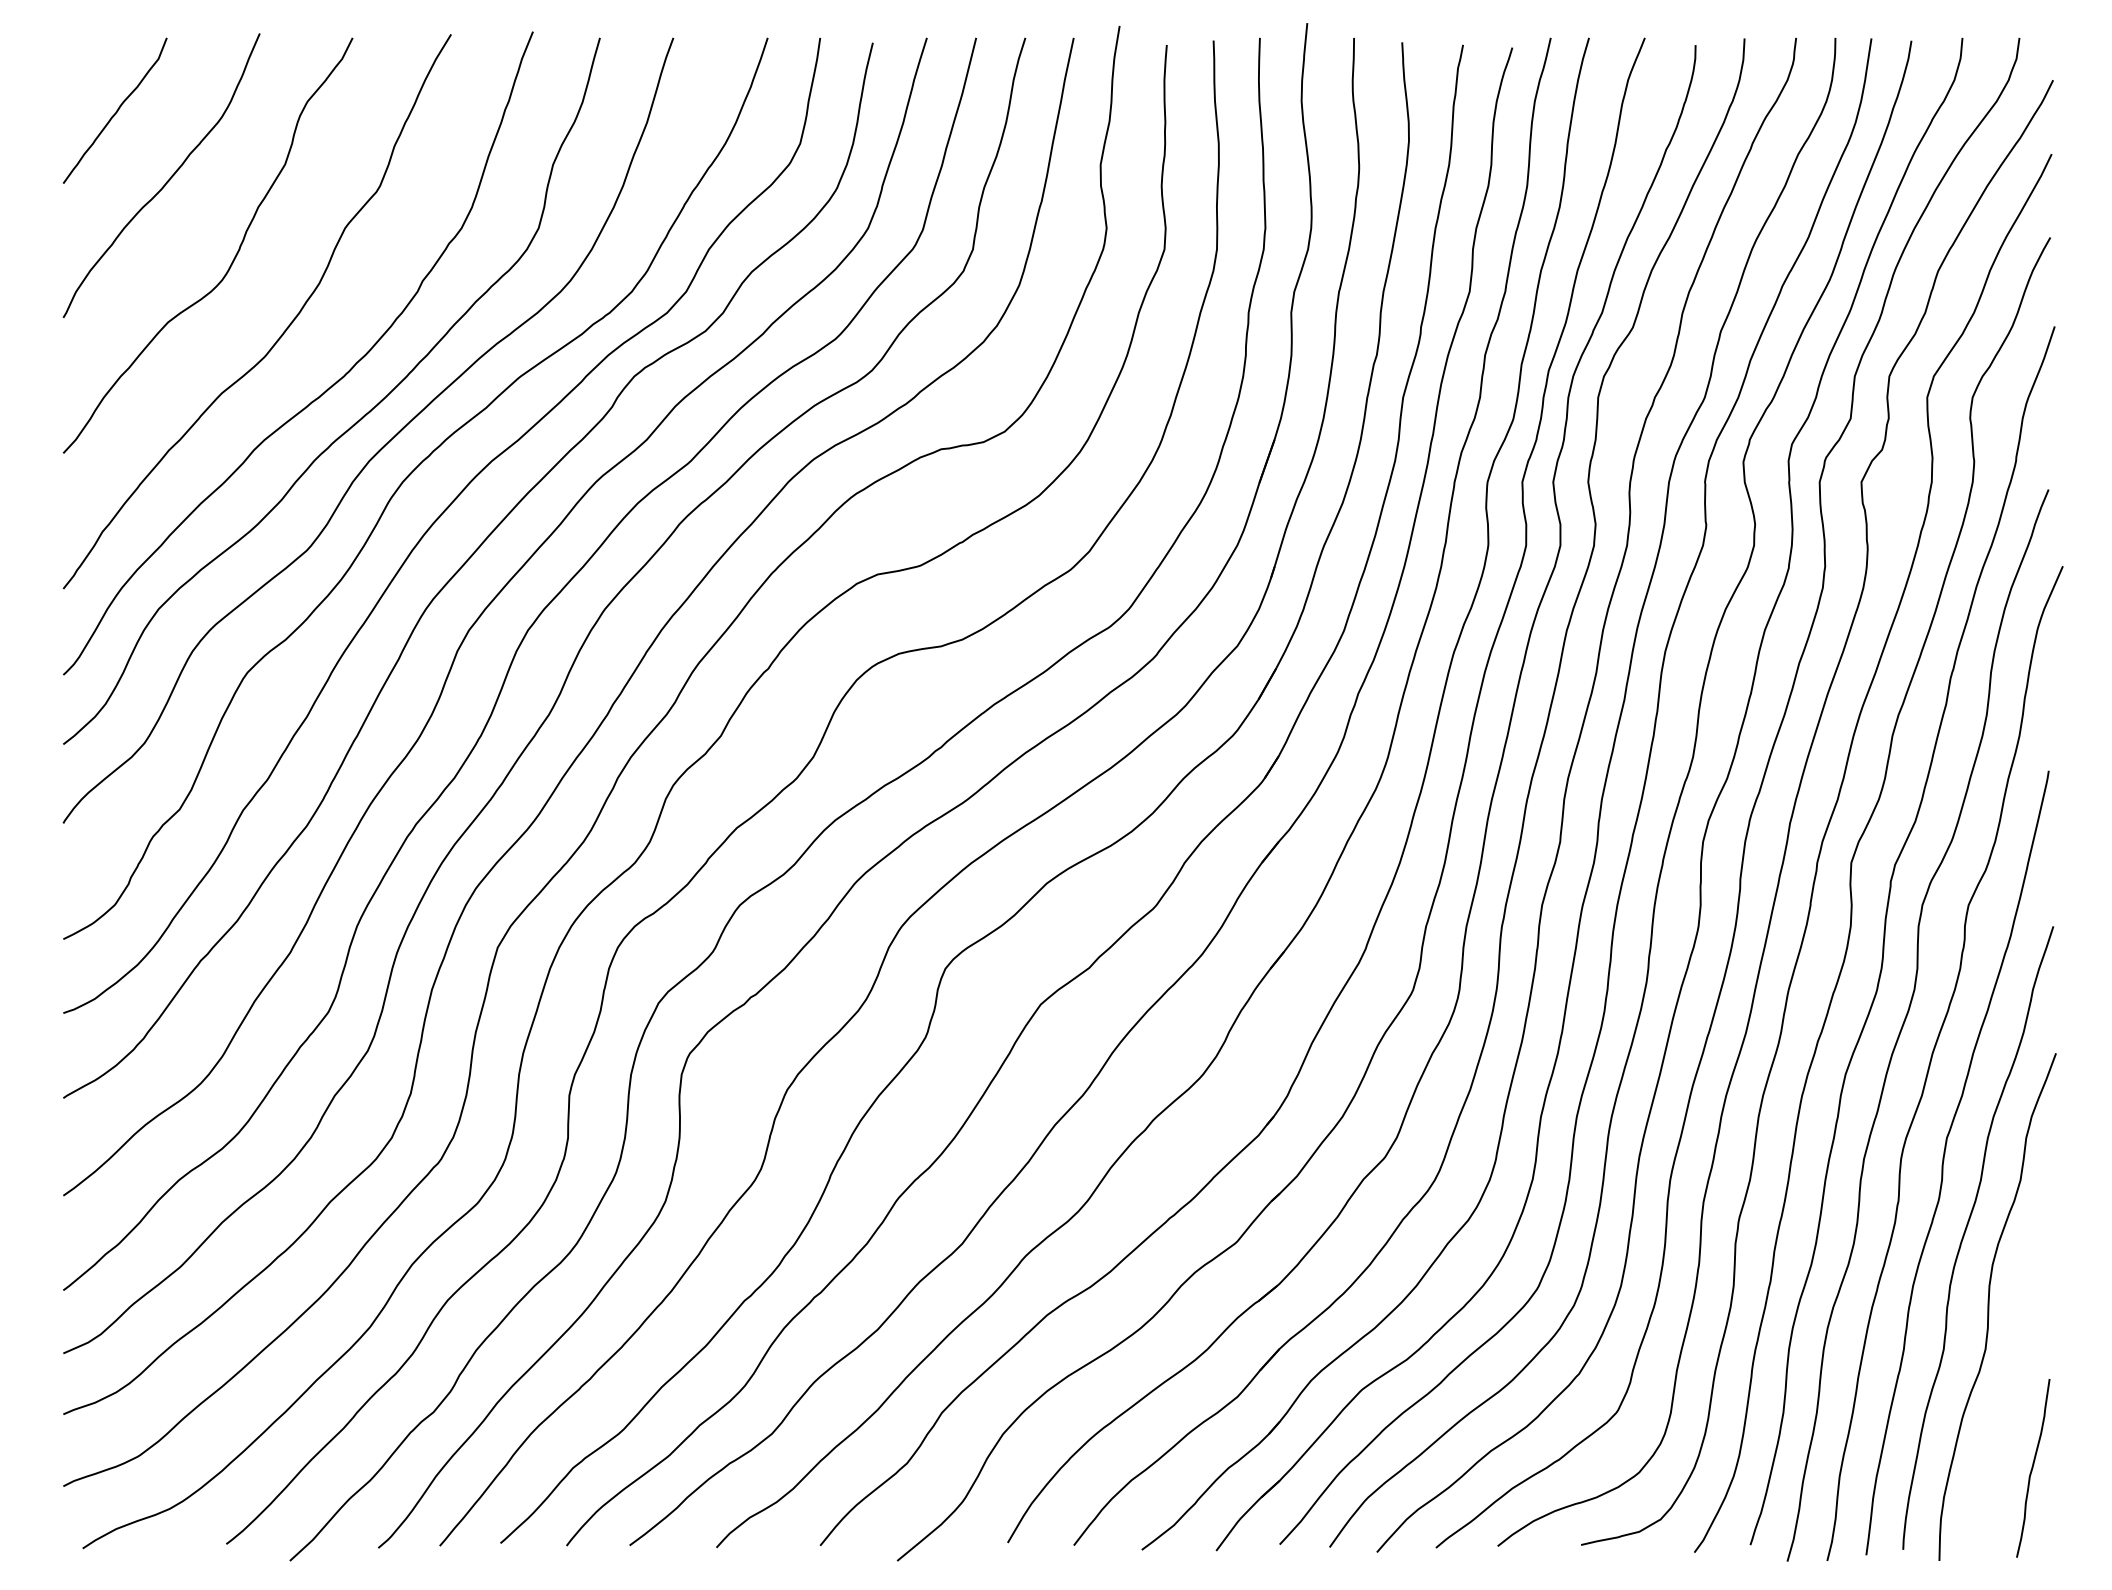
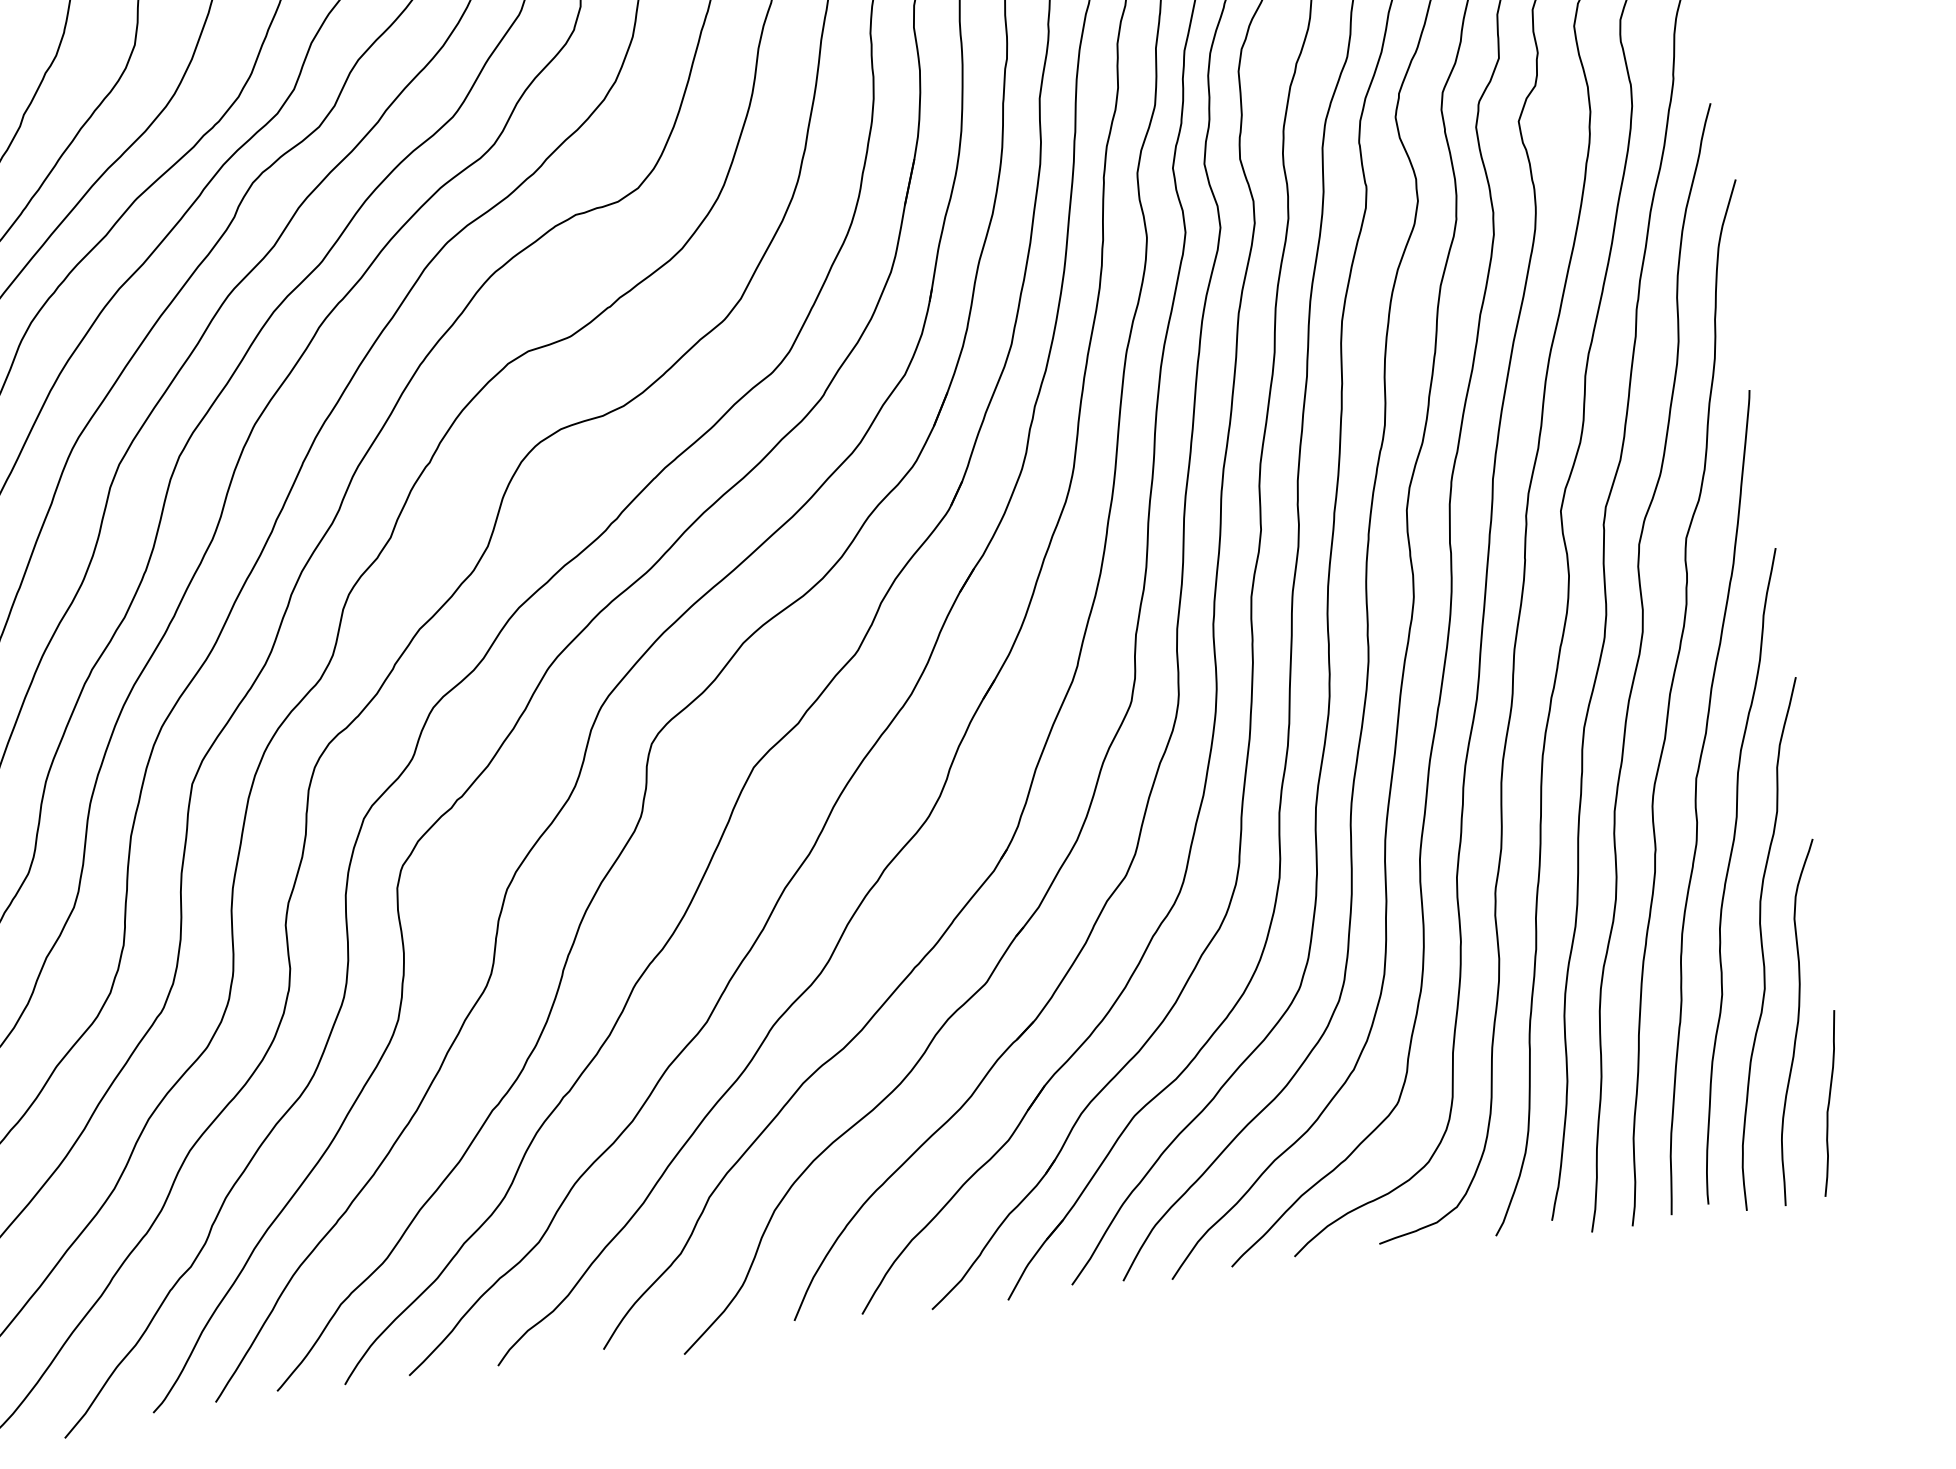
curve: (2013, 1386) -> (1798, 1022), added

